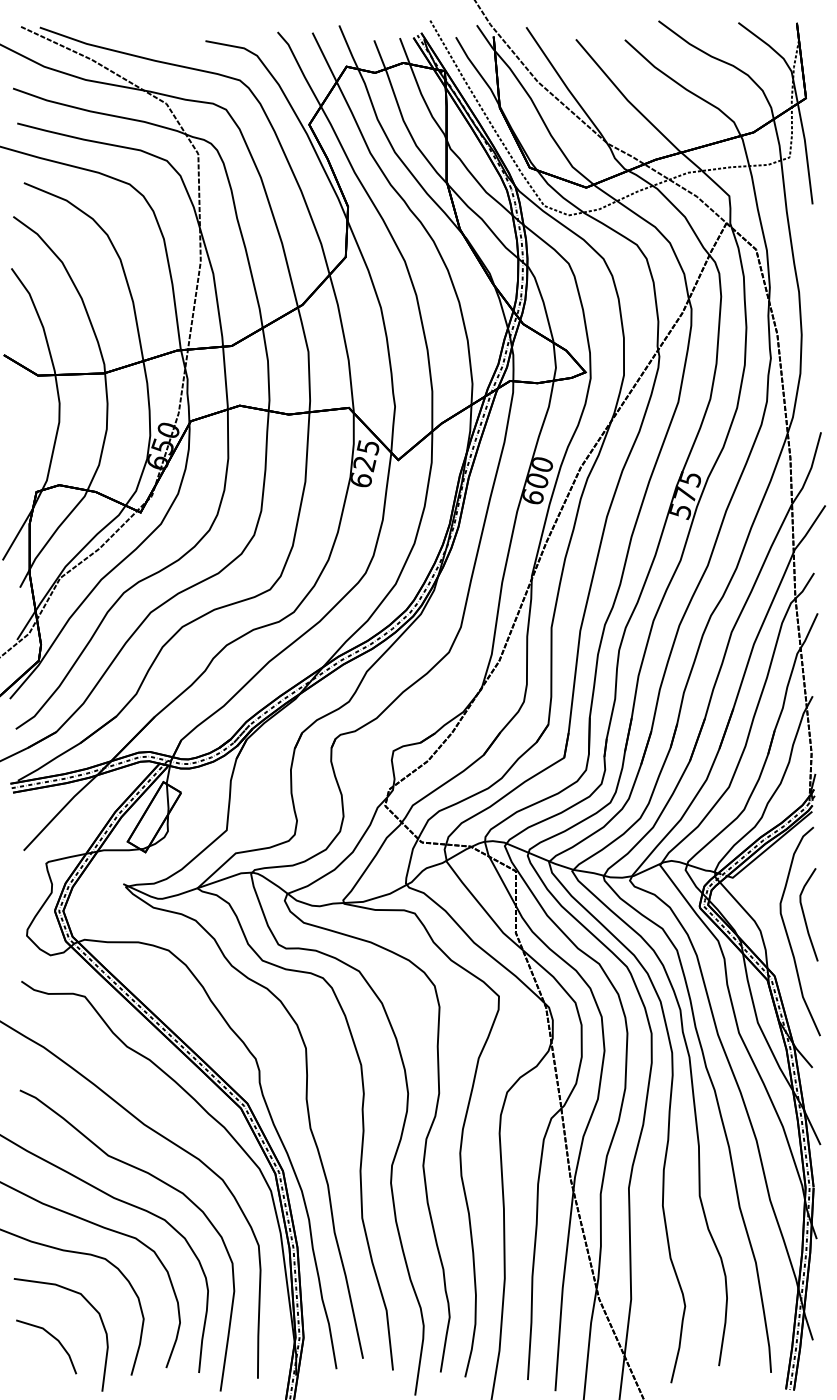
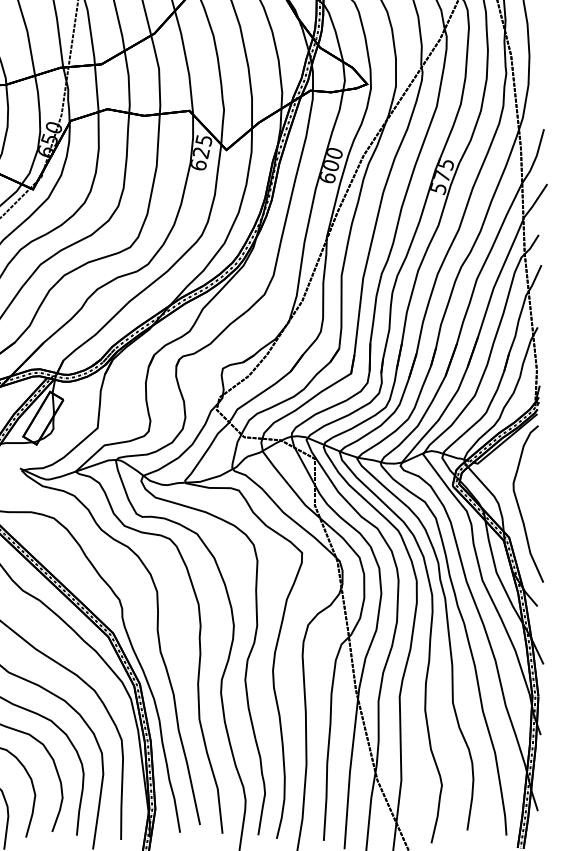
curve: (805, 916) -> (532, 492), removed

